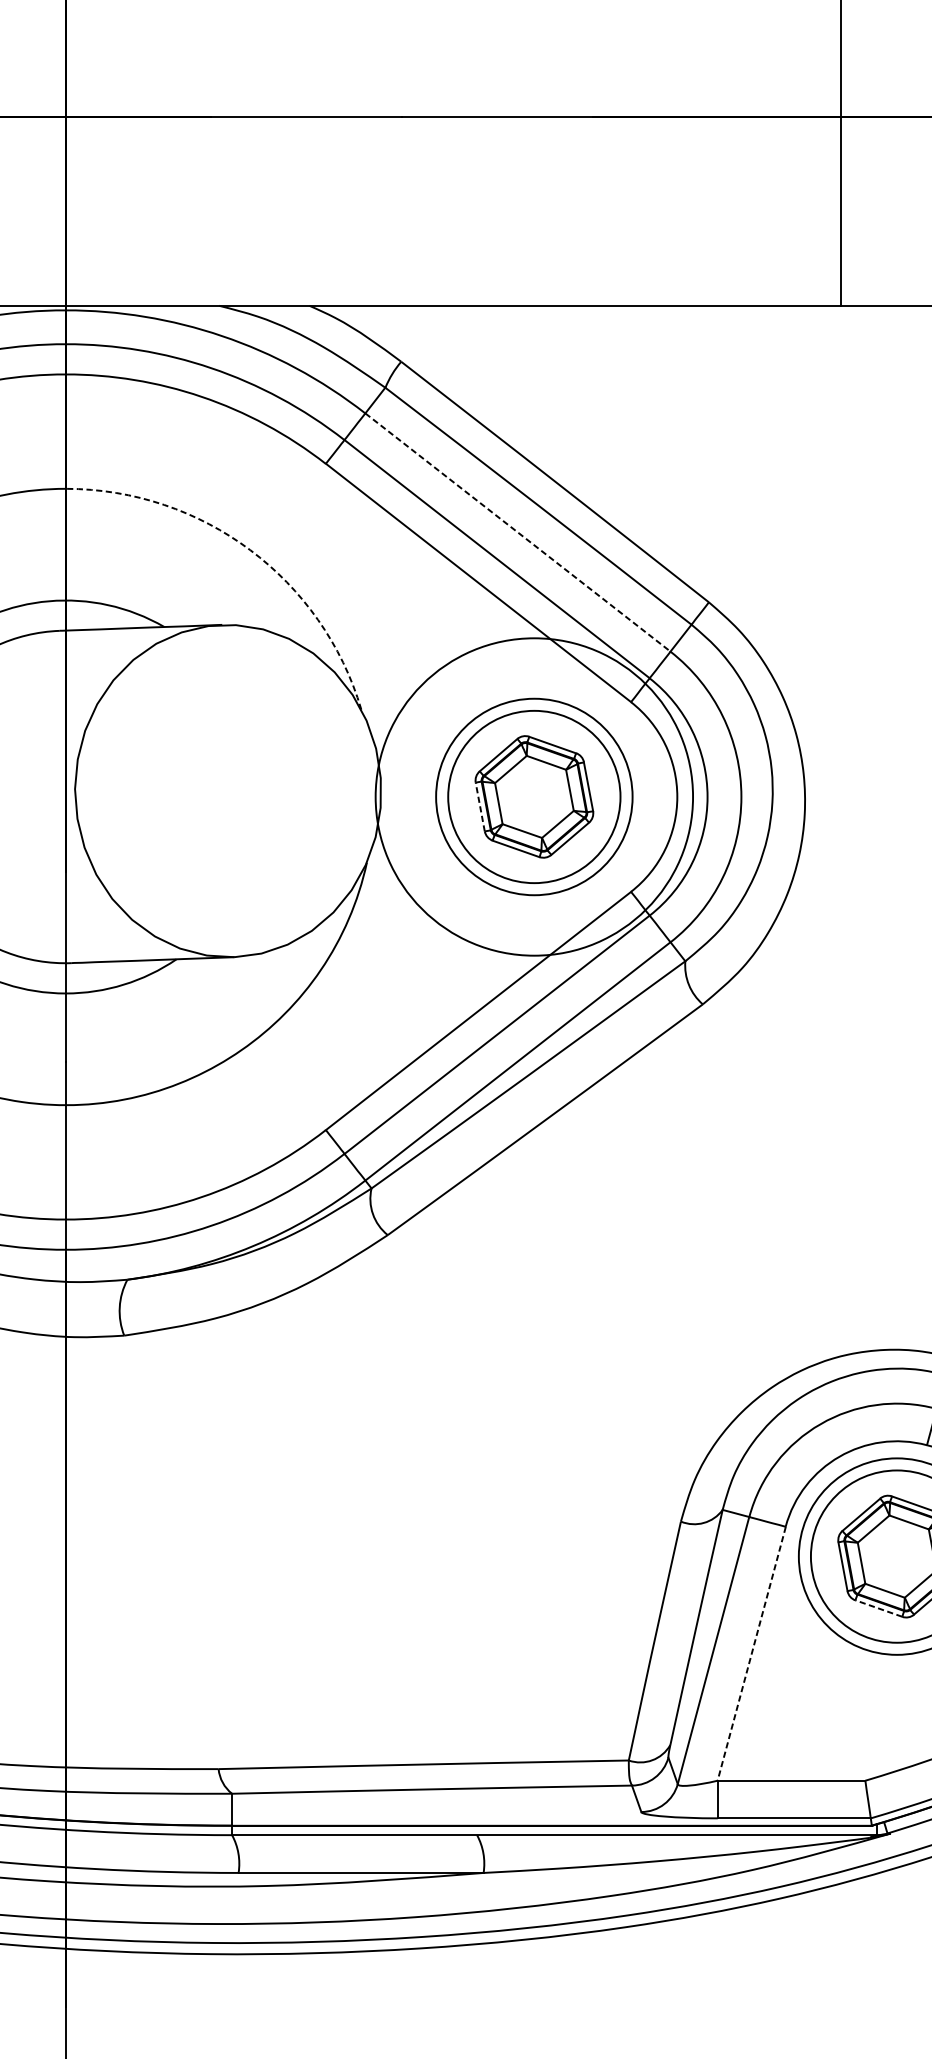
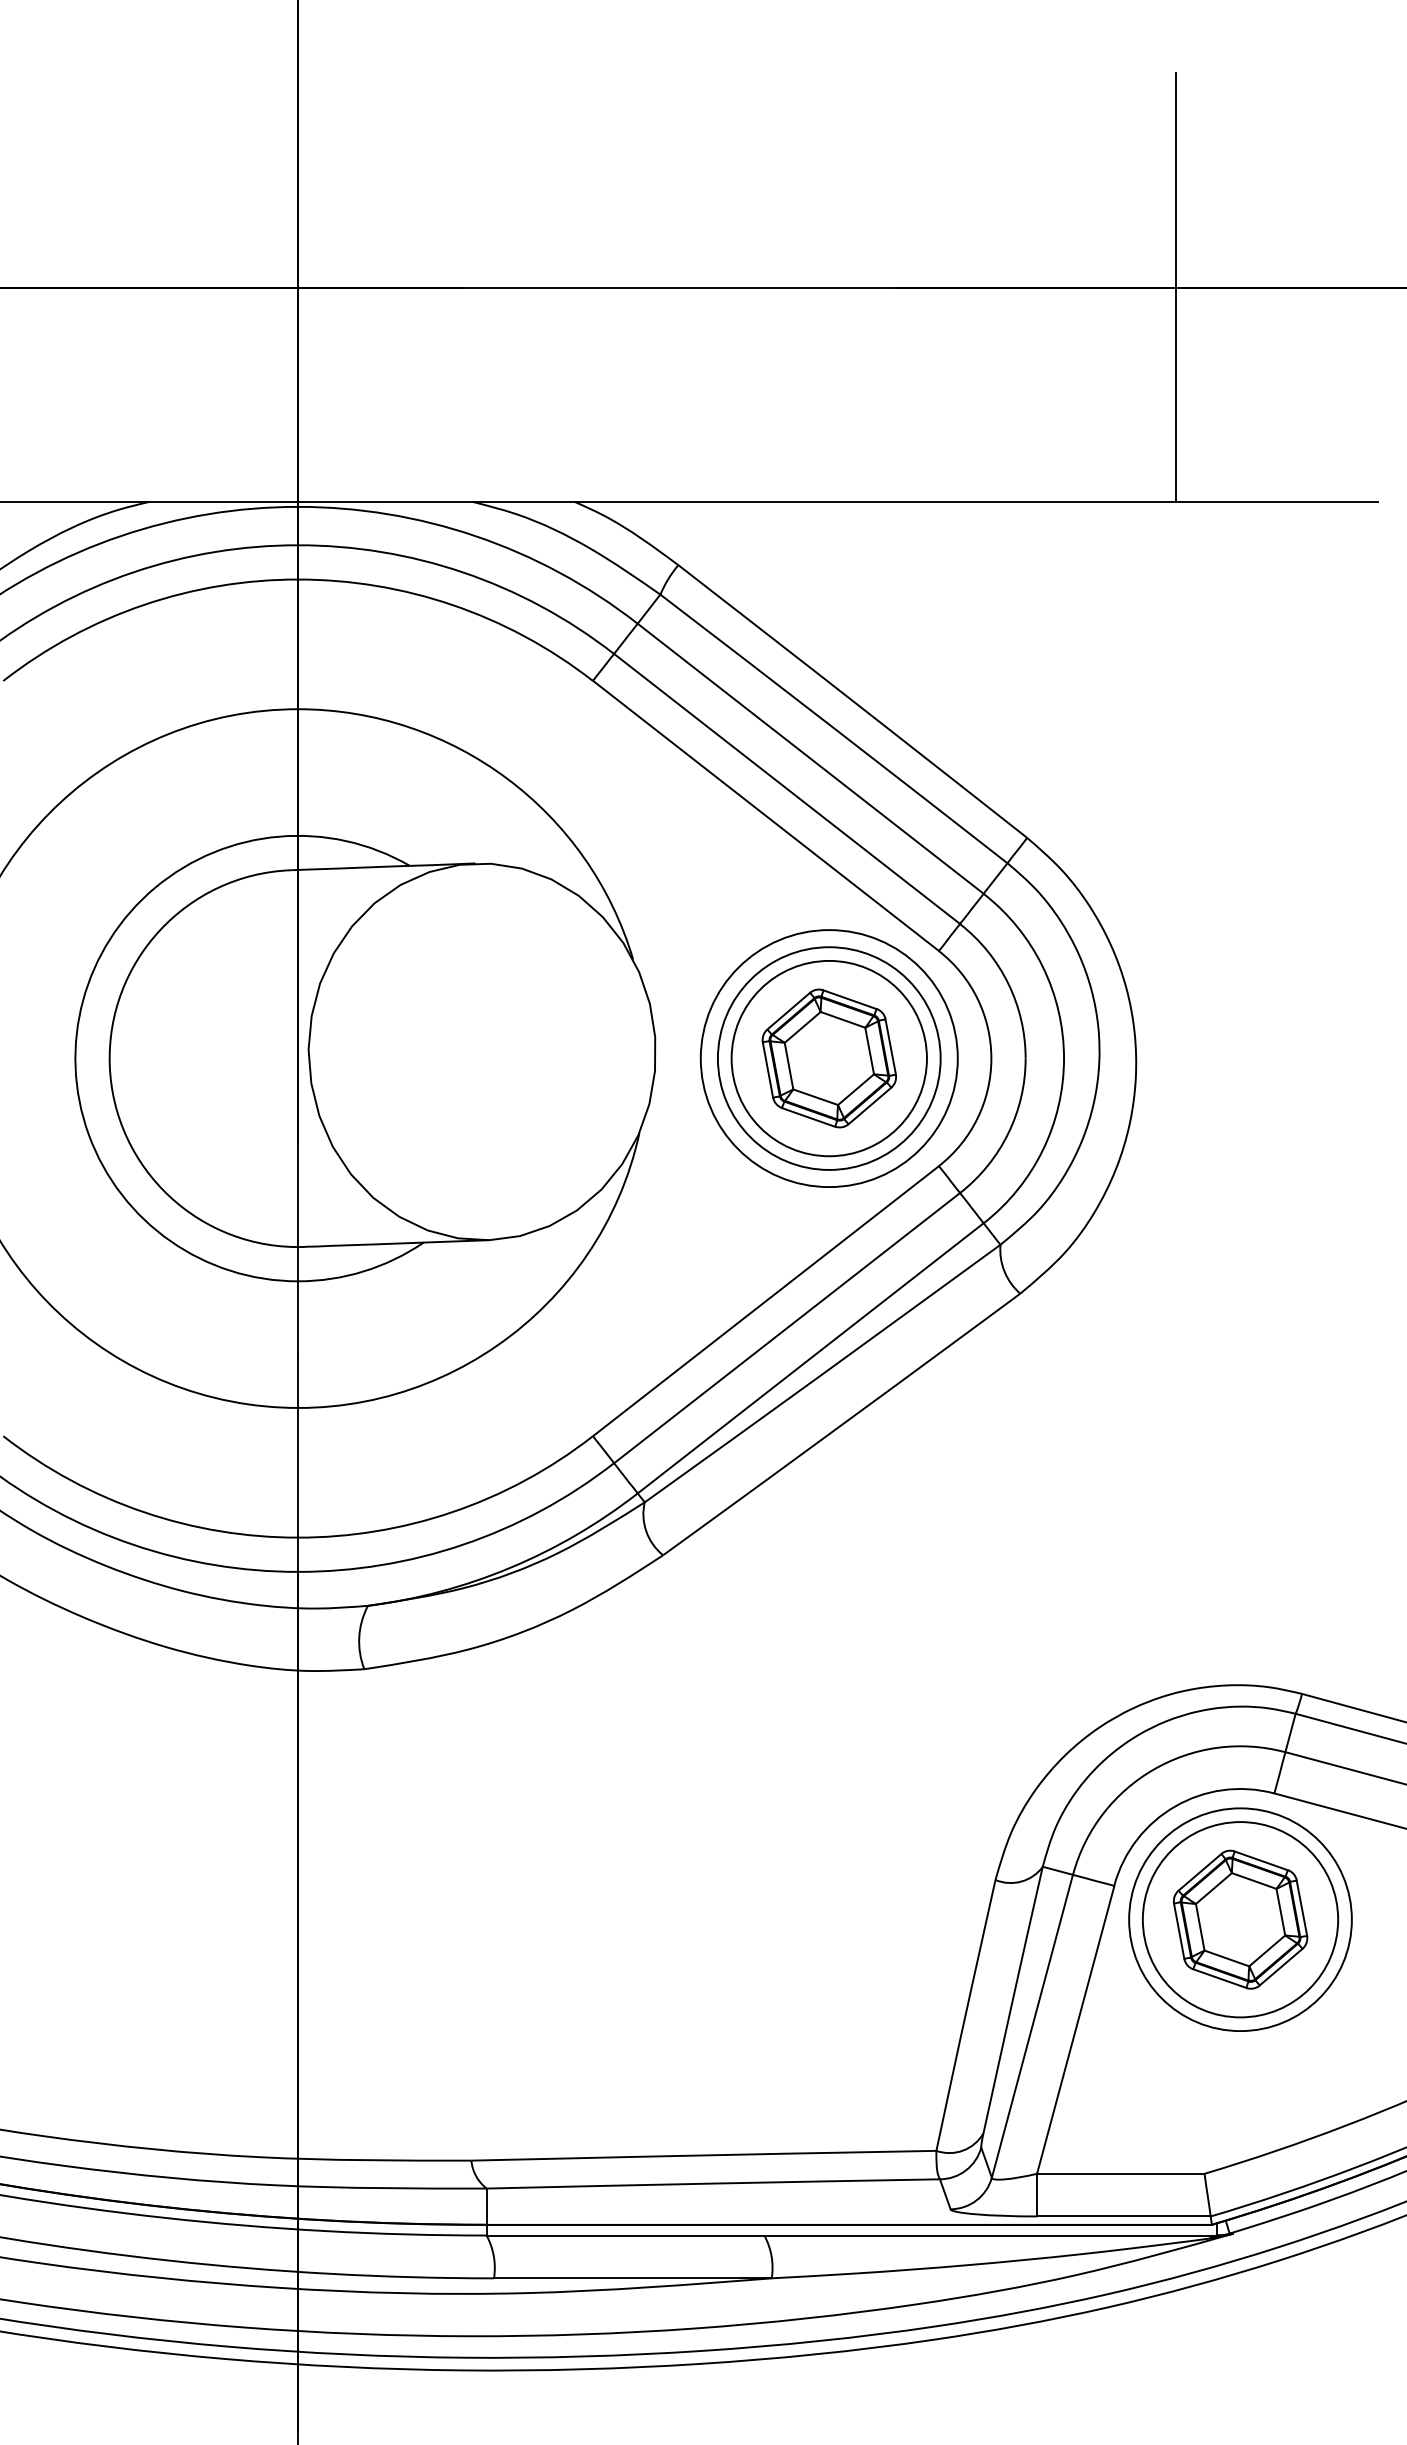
line: (518, 533) -> (811, 759), dashed -> solid
arc: (250, 549) -> (507, 778), dashed -> solid
circle: (533, 796) -> (828, 1058), size x0.71
line: (479, 806) -> (767, 1069), dashed -> solid
line: (878, 1608) -> (1219, 1978), dashed -> solid
line: (751, 1653) -> (1075, 2029), dashed -> solid

